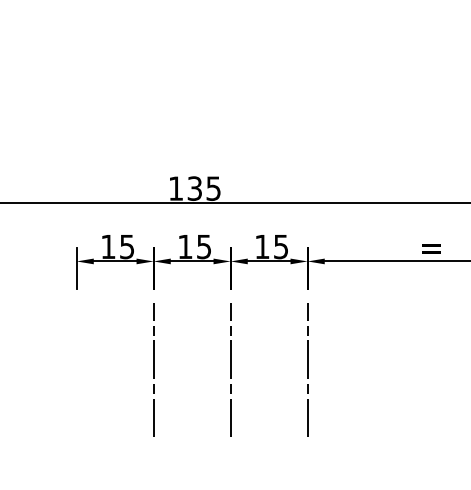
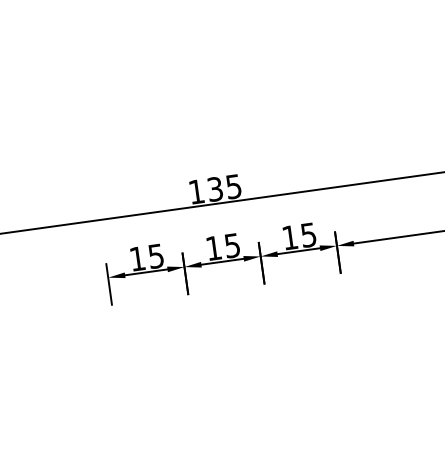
line: (153, 369) -> (199, 374), removed
line: (230, 369) -> (275, 363), removed
line: (307, 369) -> (351, 352), removed

